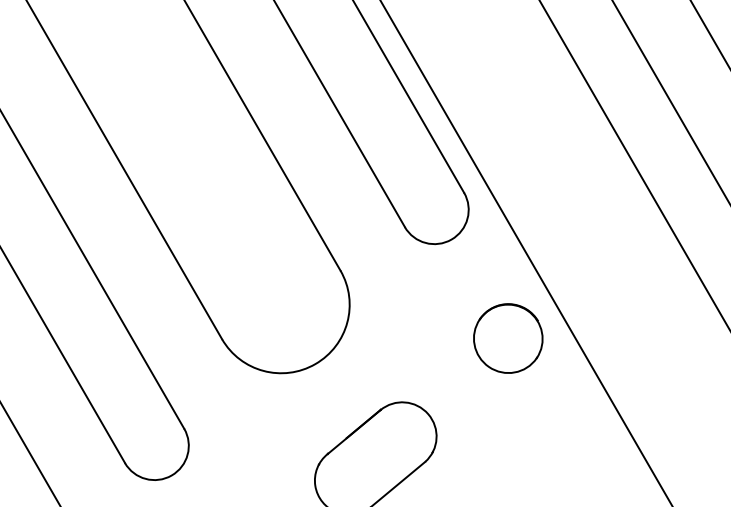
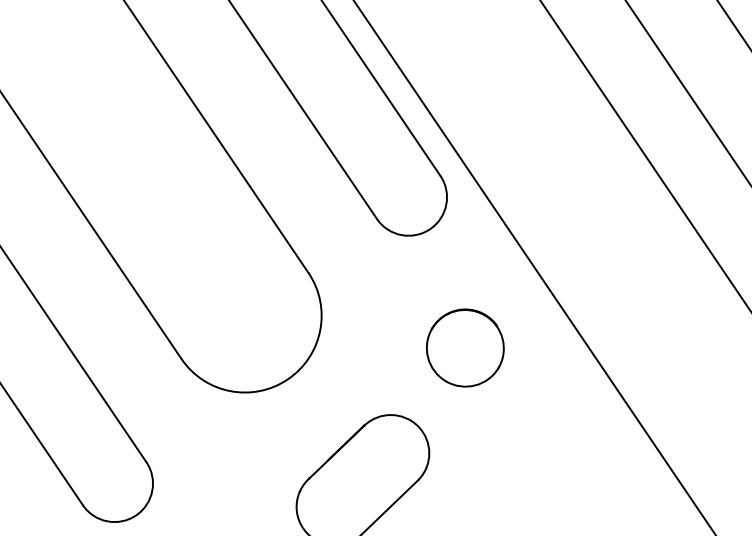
part: (508, 338) -> (465, 347), moved

